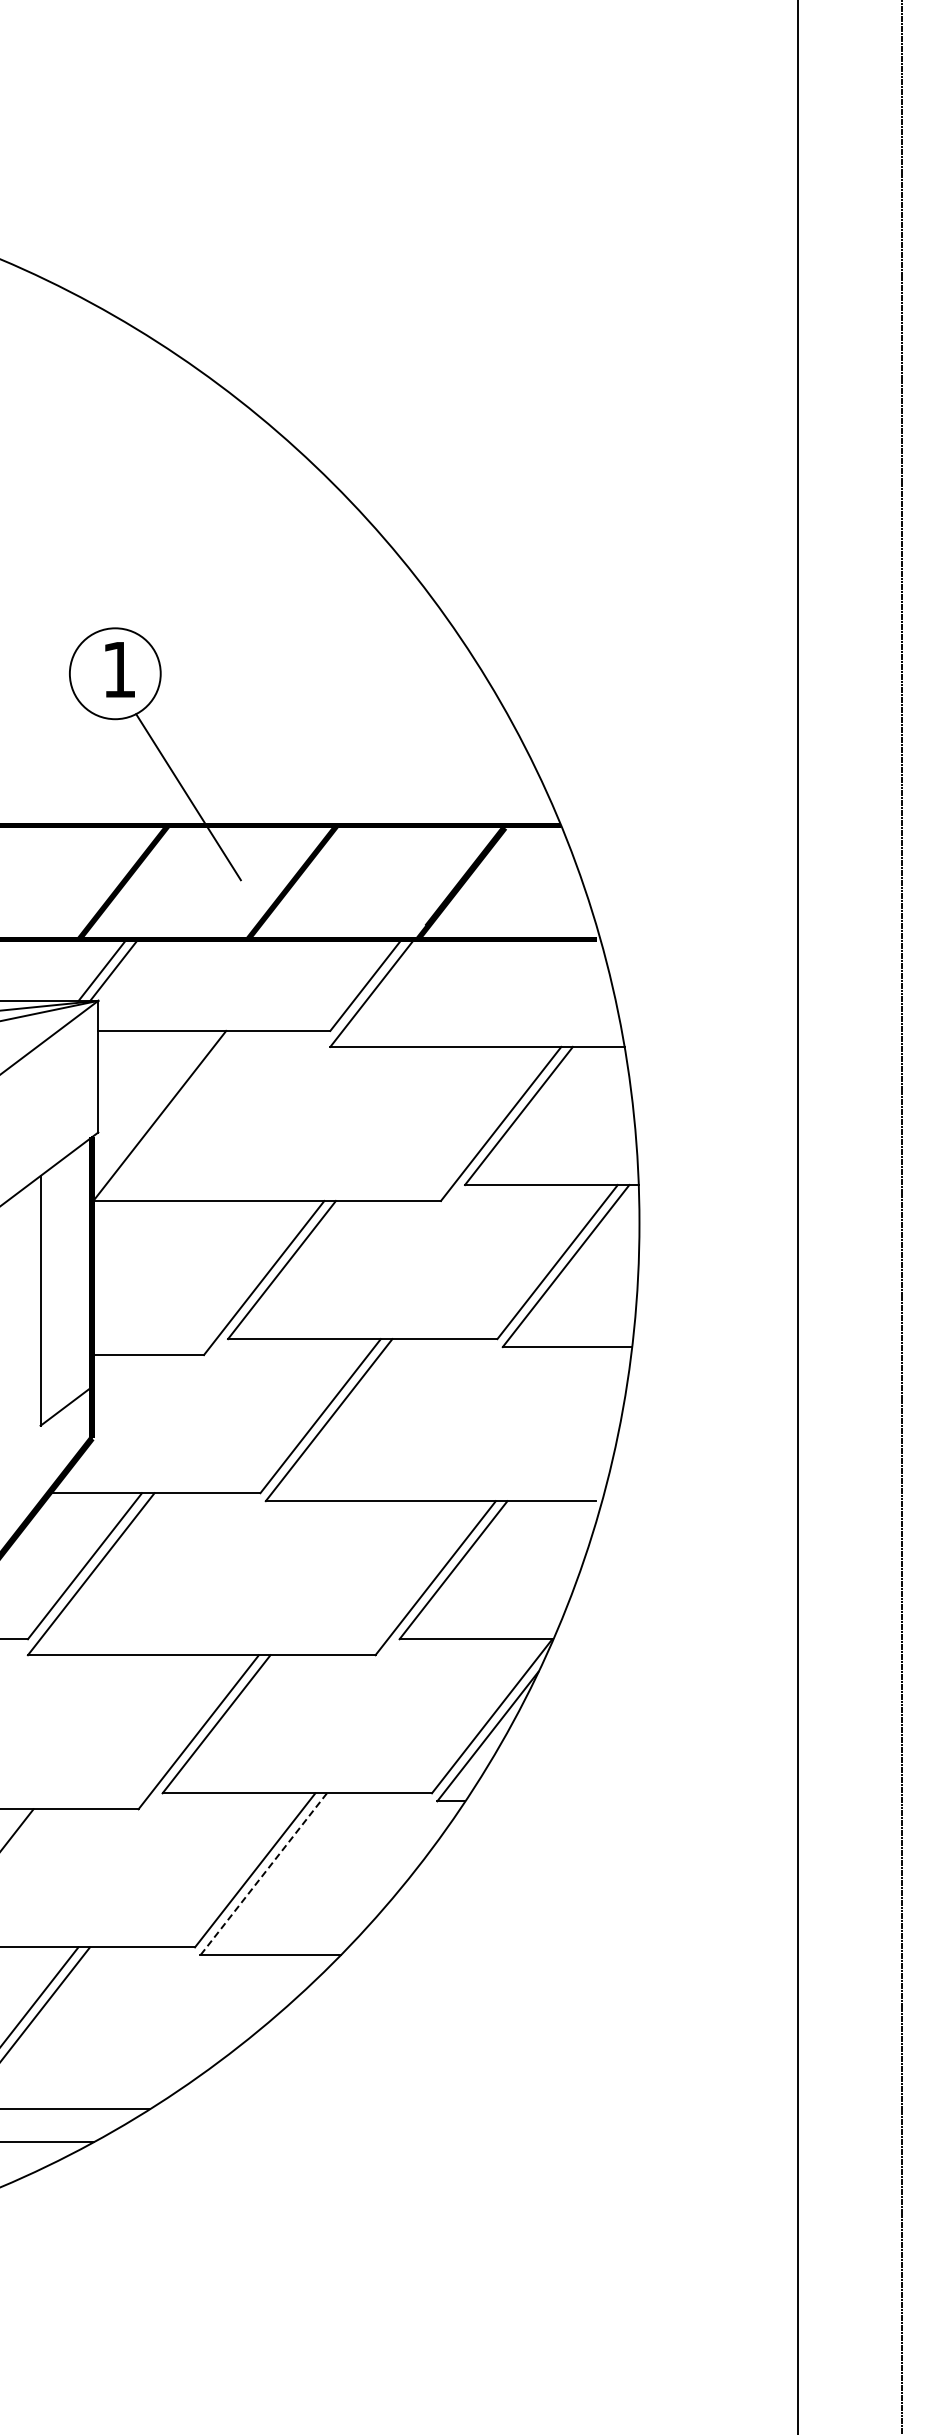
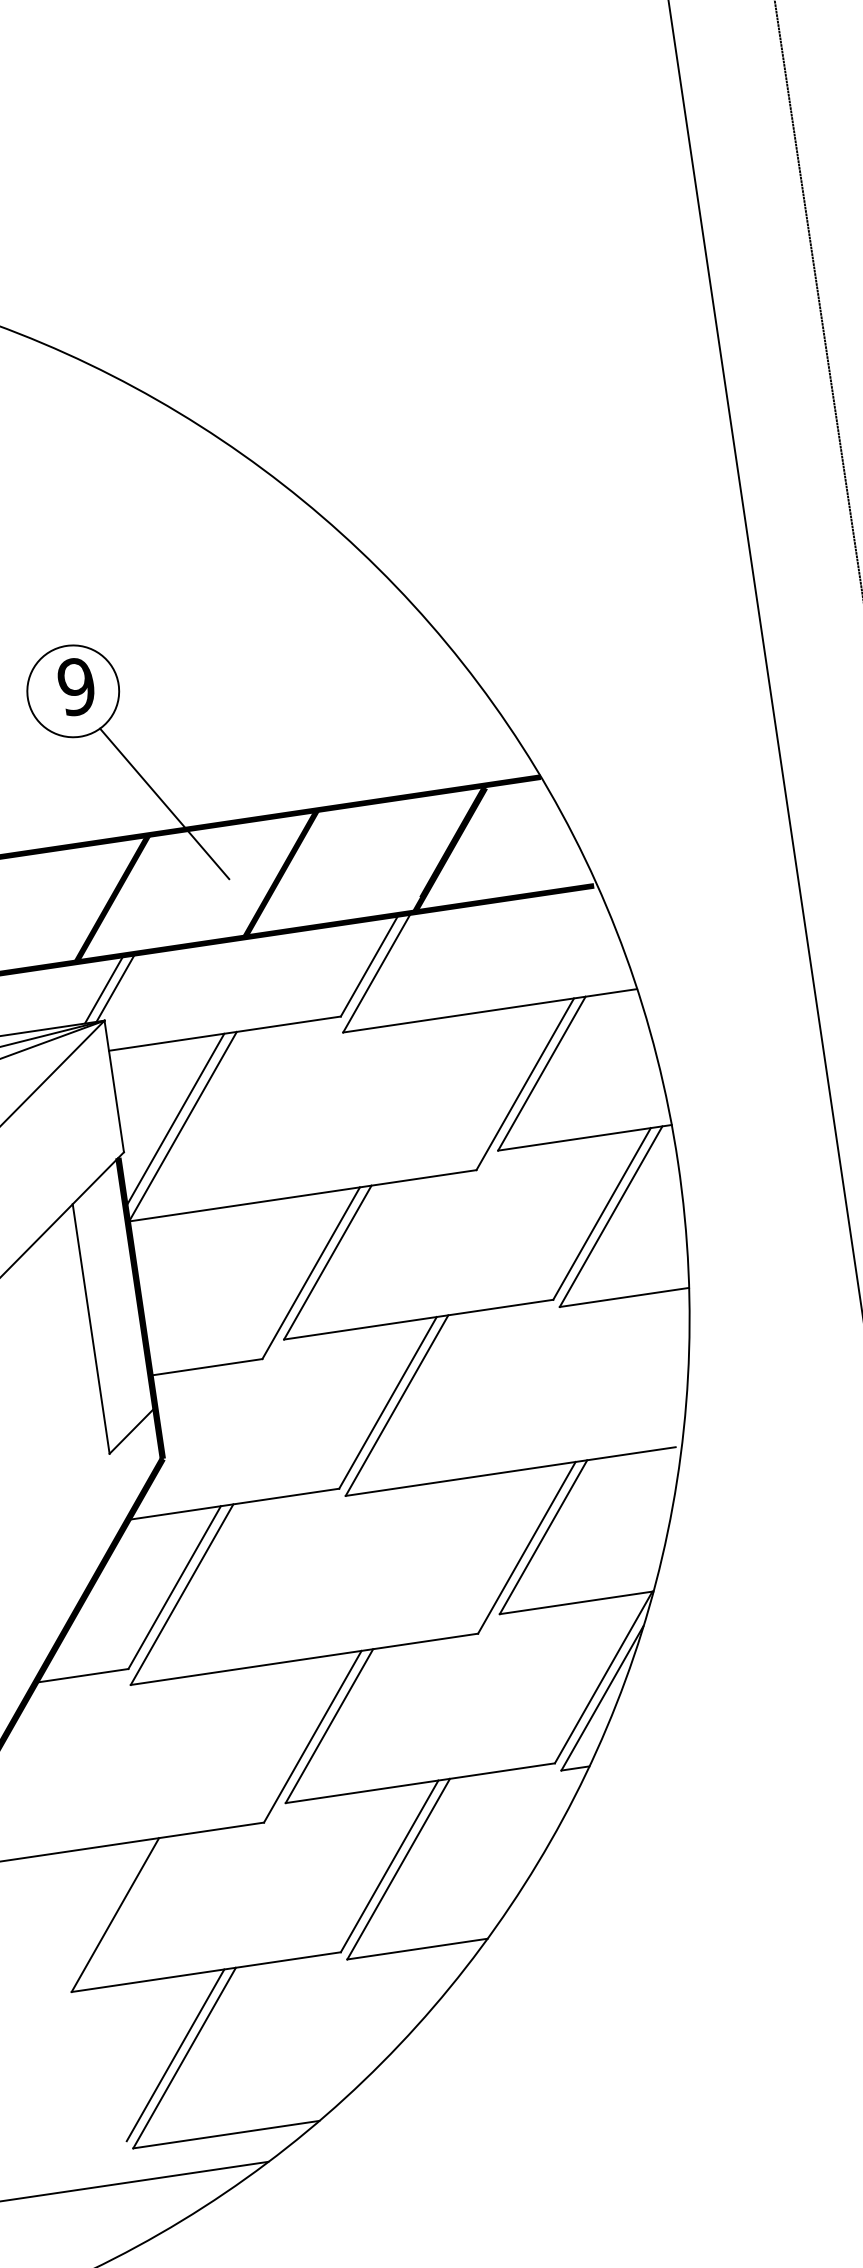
text: (119, 669) -> (76, 686), 1 -> 9
line: (153, 1107) -> (175, 1119), added
line: (263, 1874) -> (398, 1869), dashed -> solid

